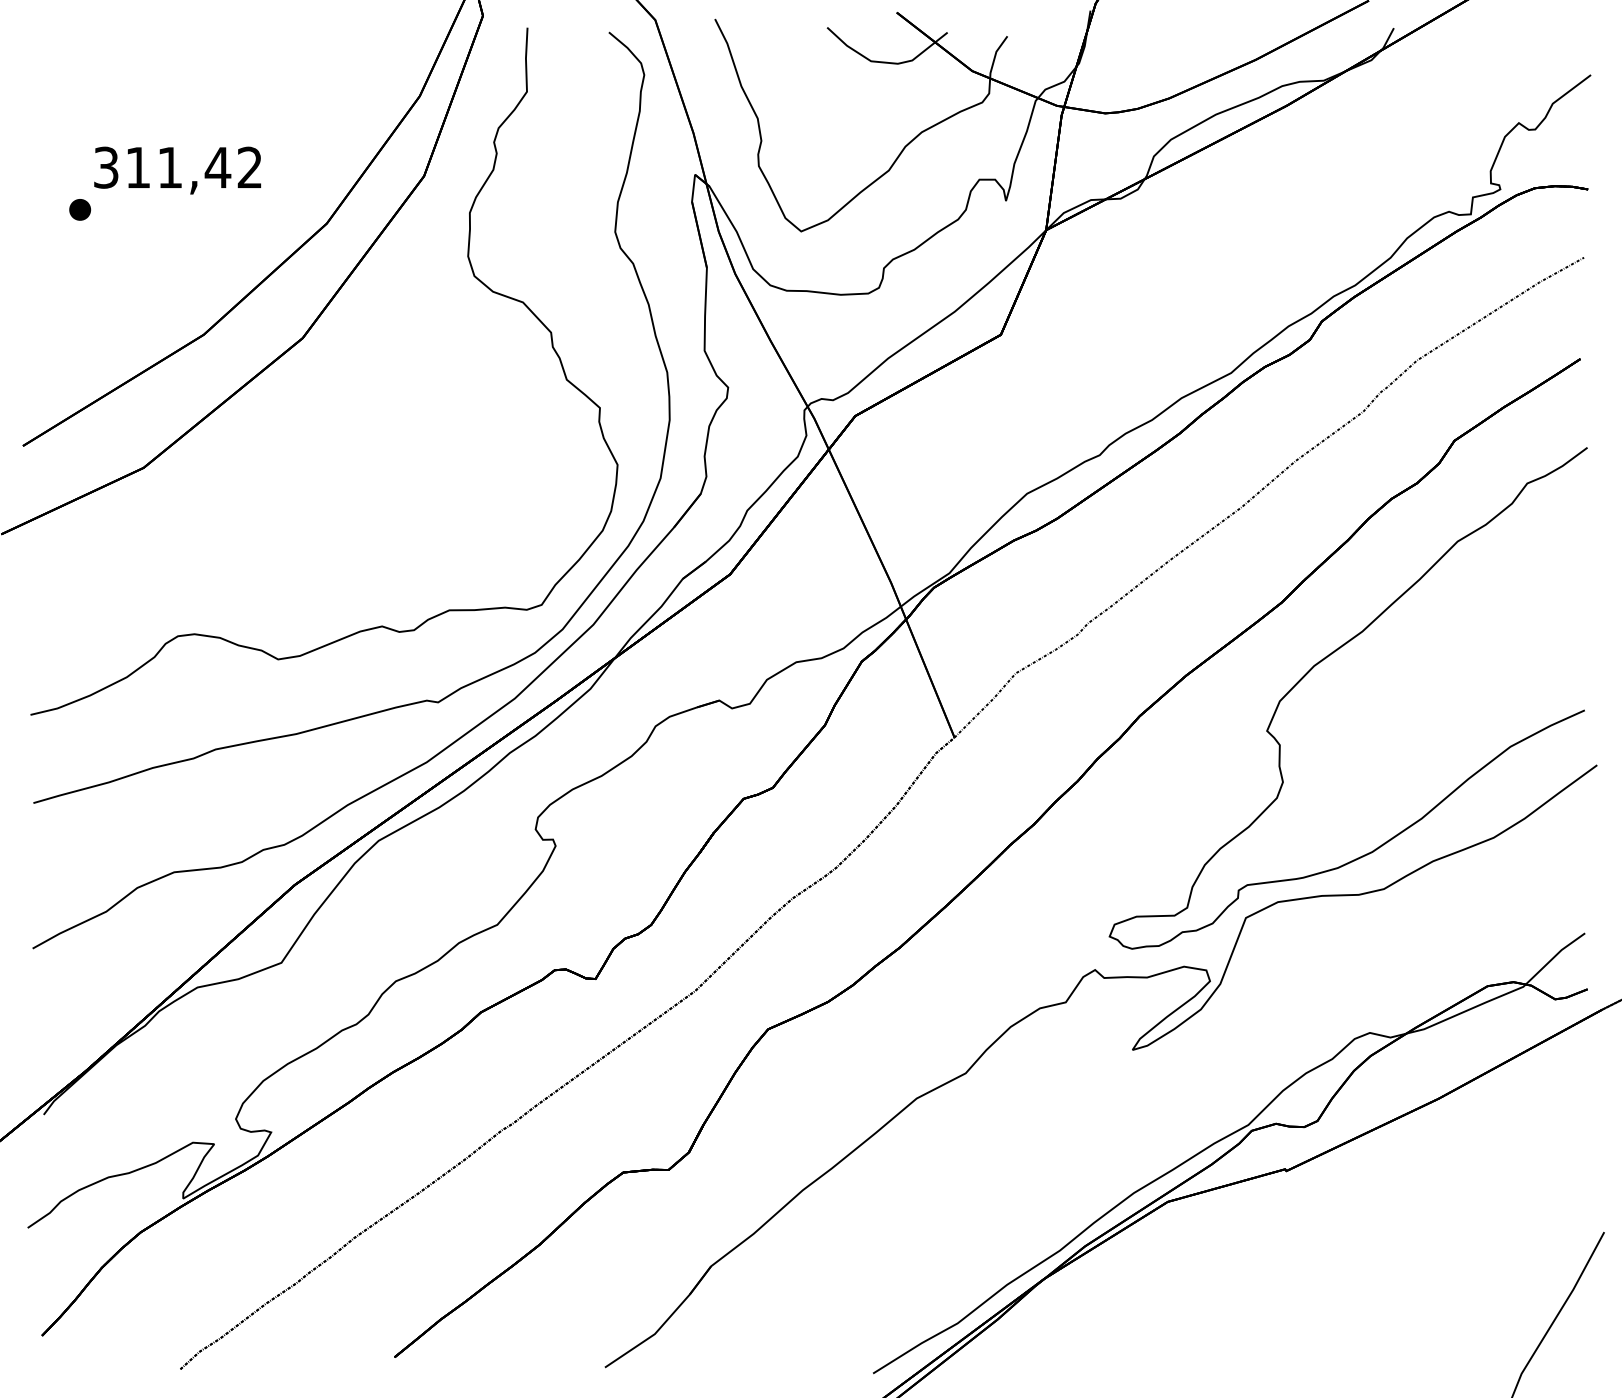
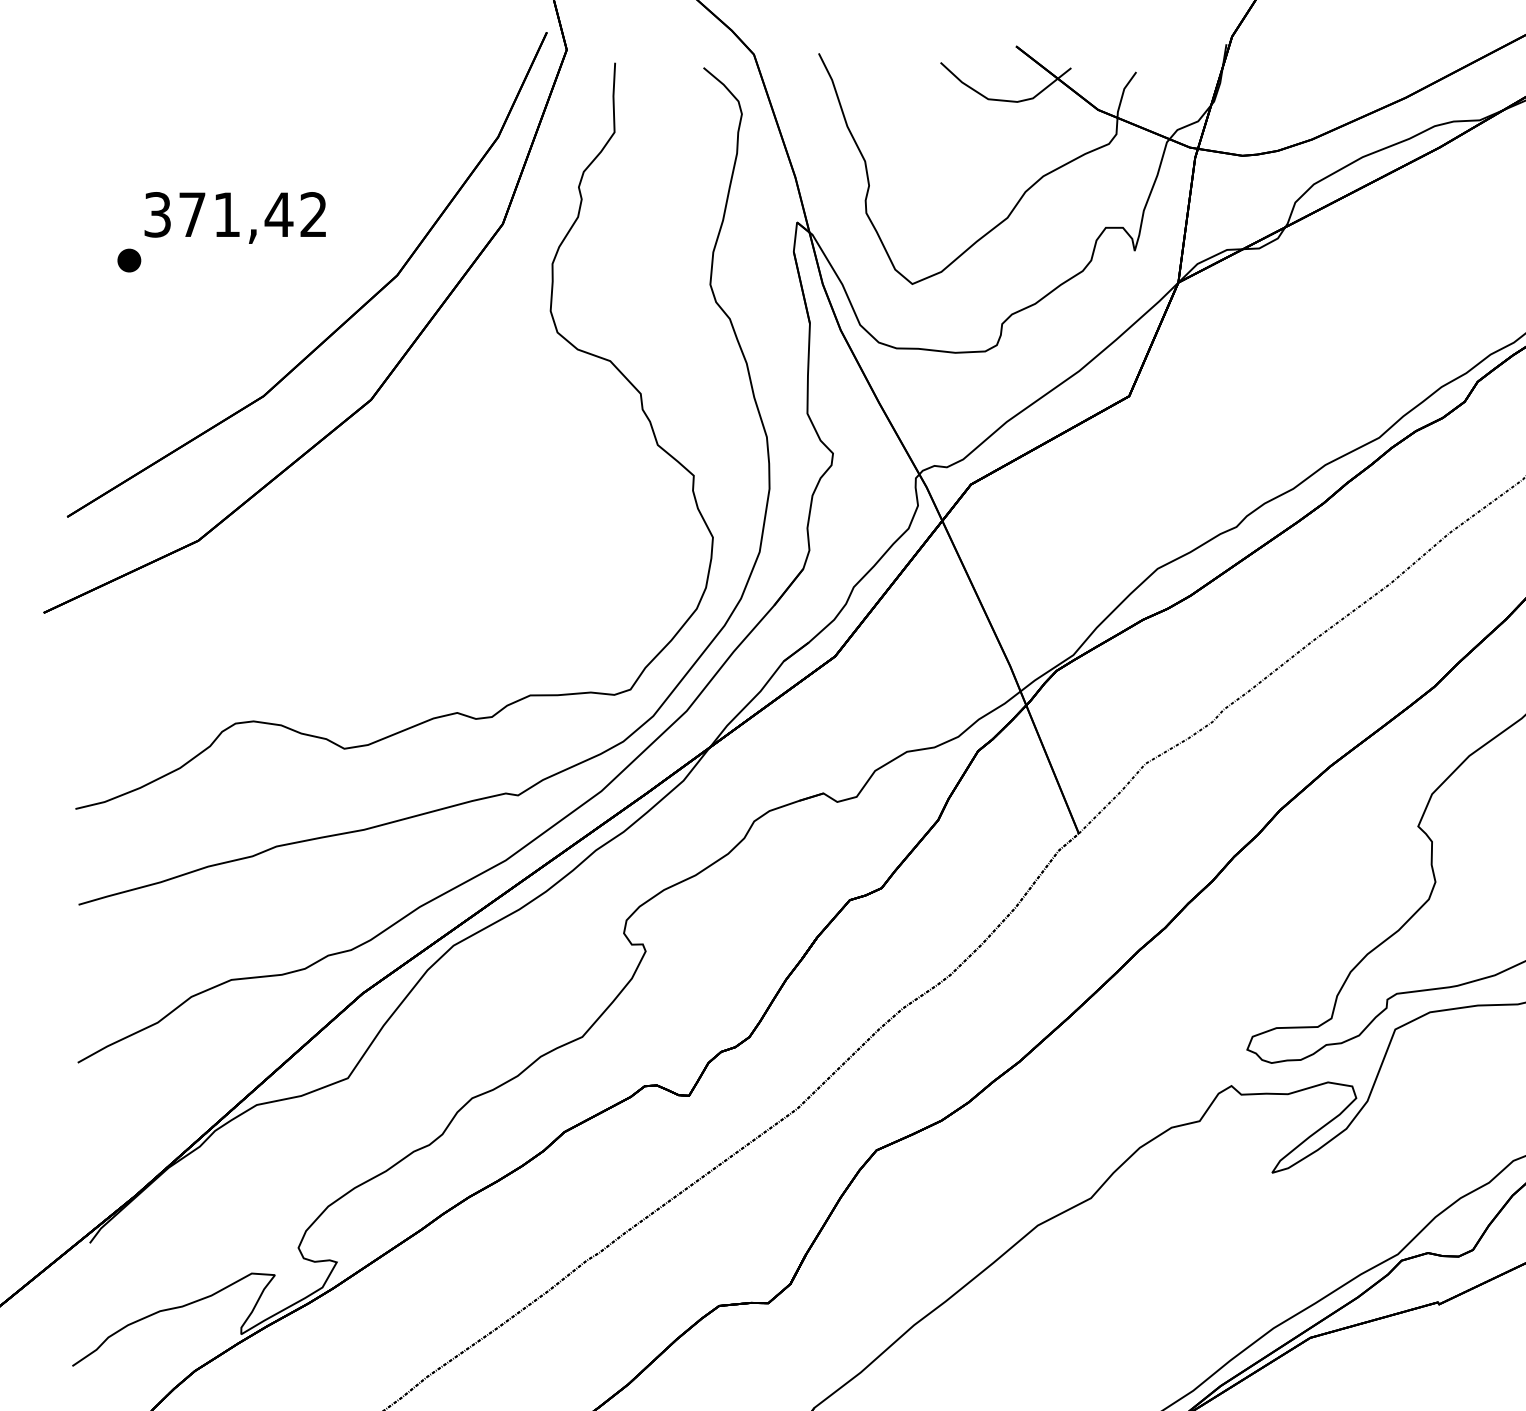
text: (137, 167) -> (191, 214), 311,42 -> 371,42

